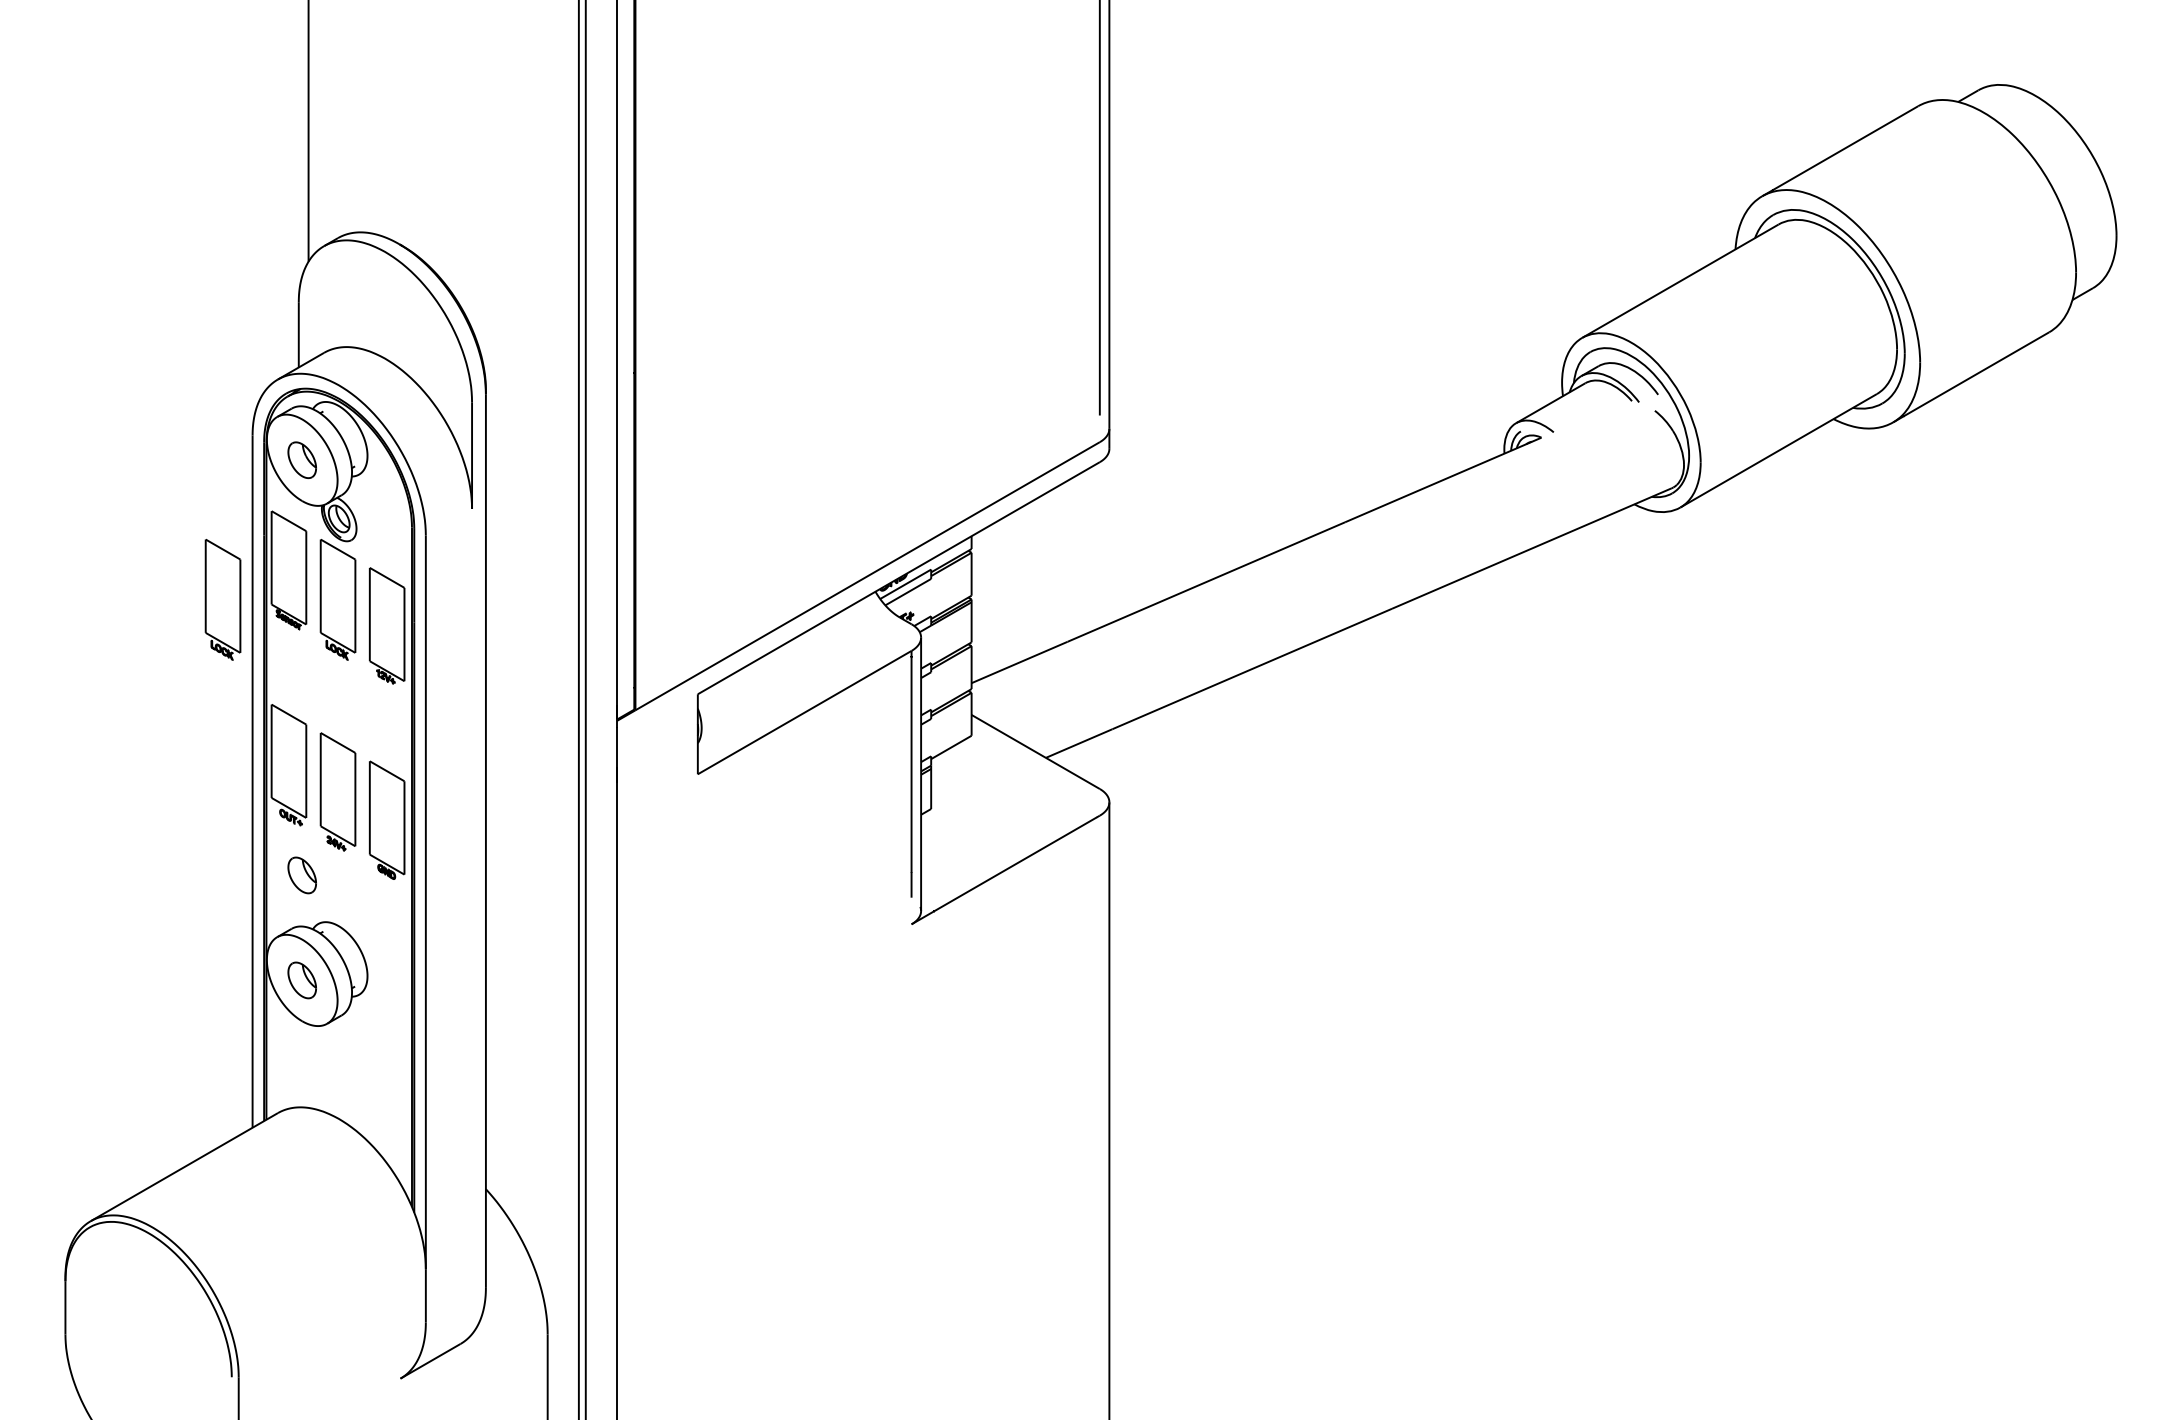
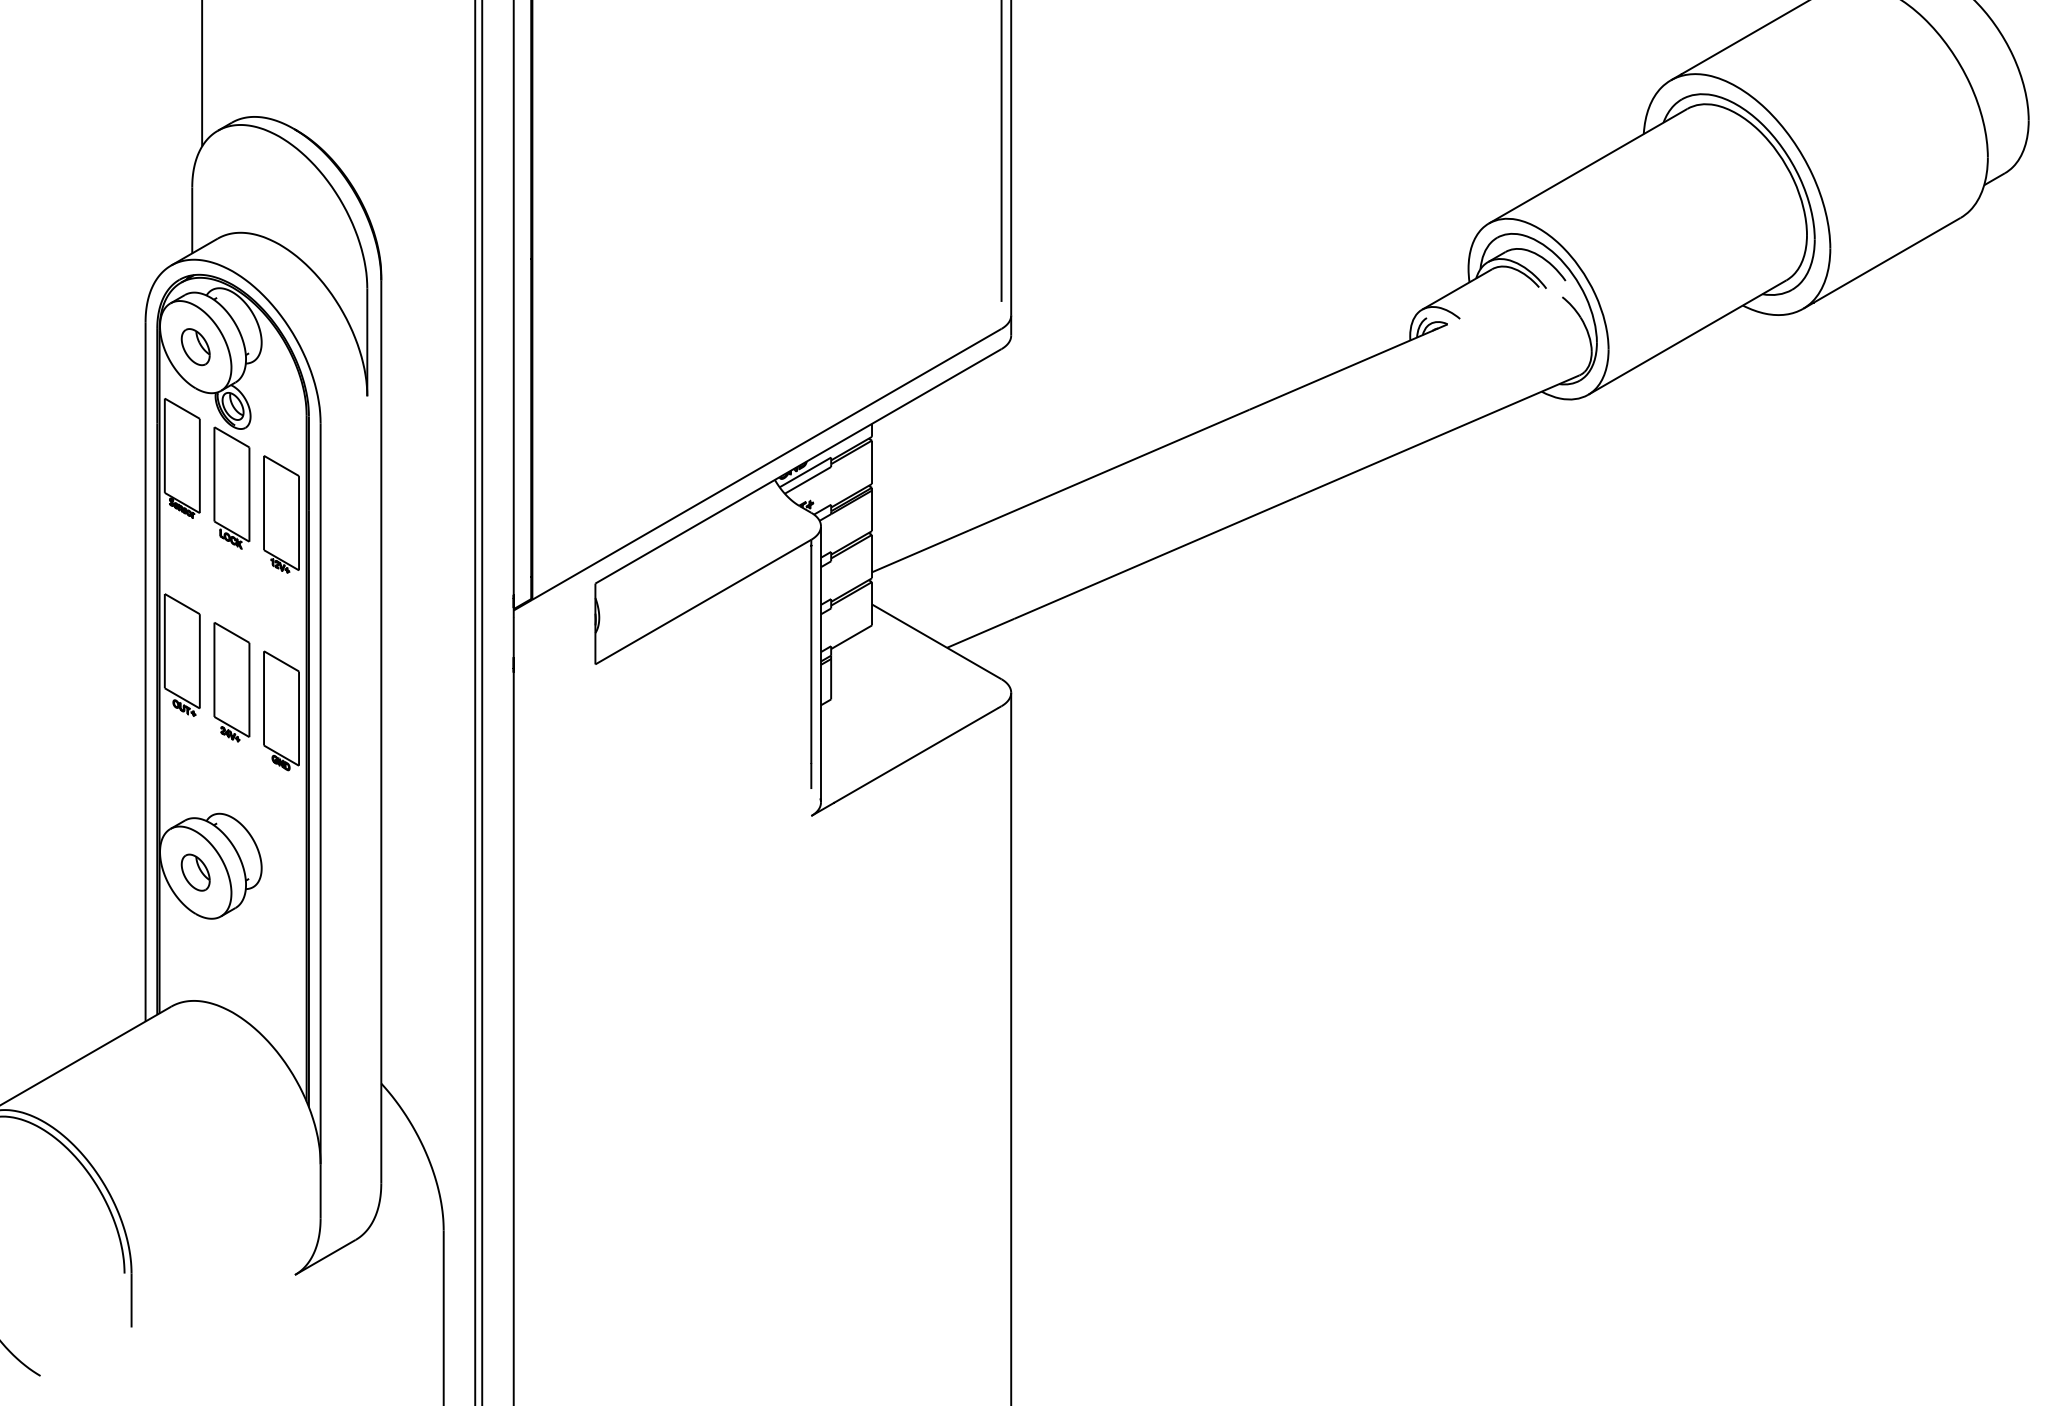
part: (222, 599) -> (115, 487), removed
part: (301, 875) -> (194, 766), removed

